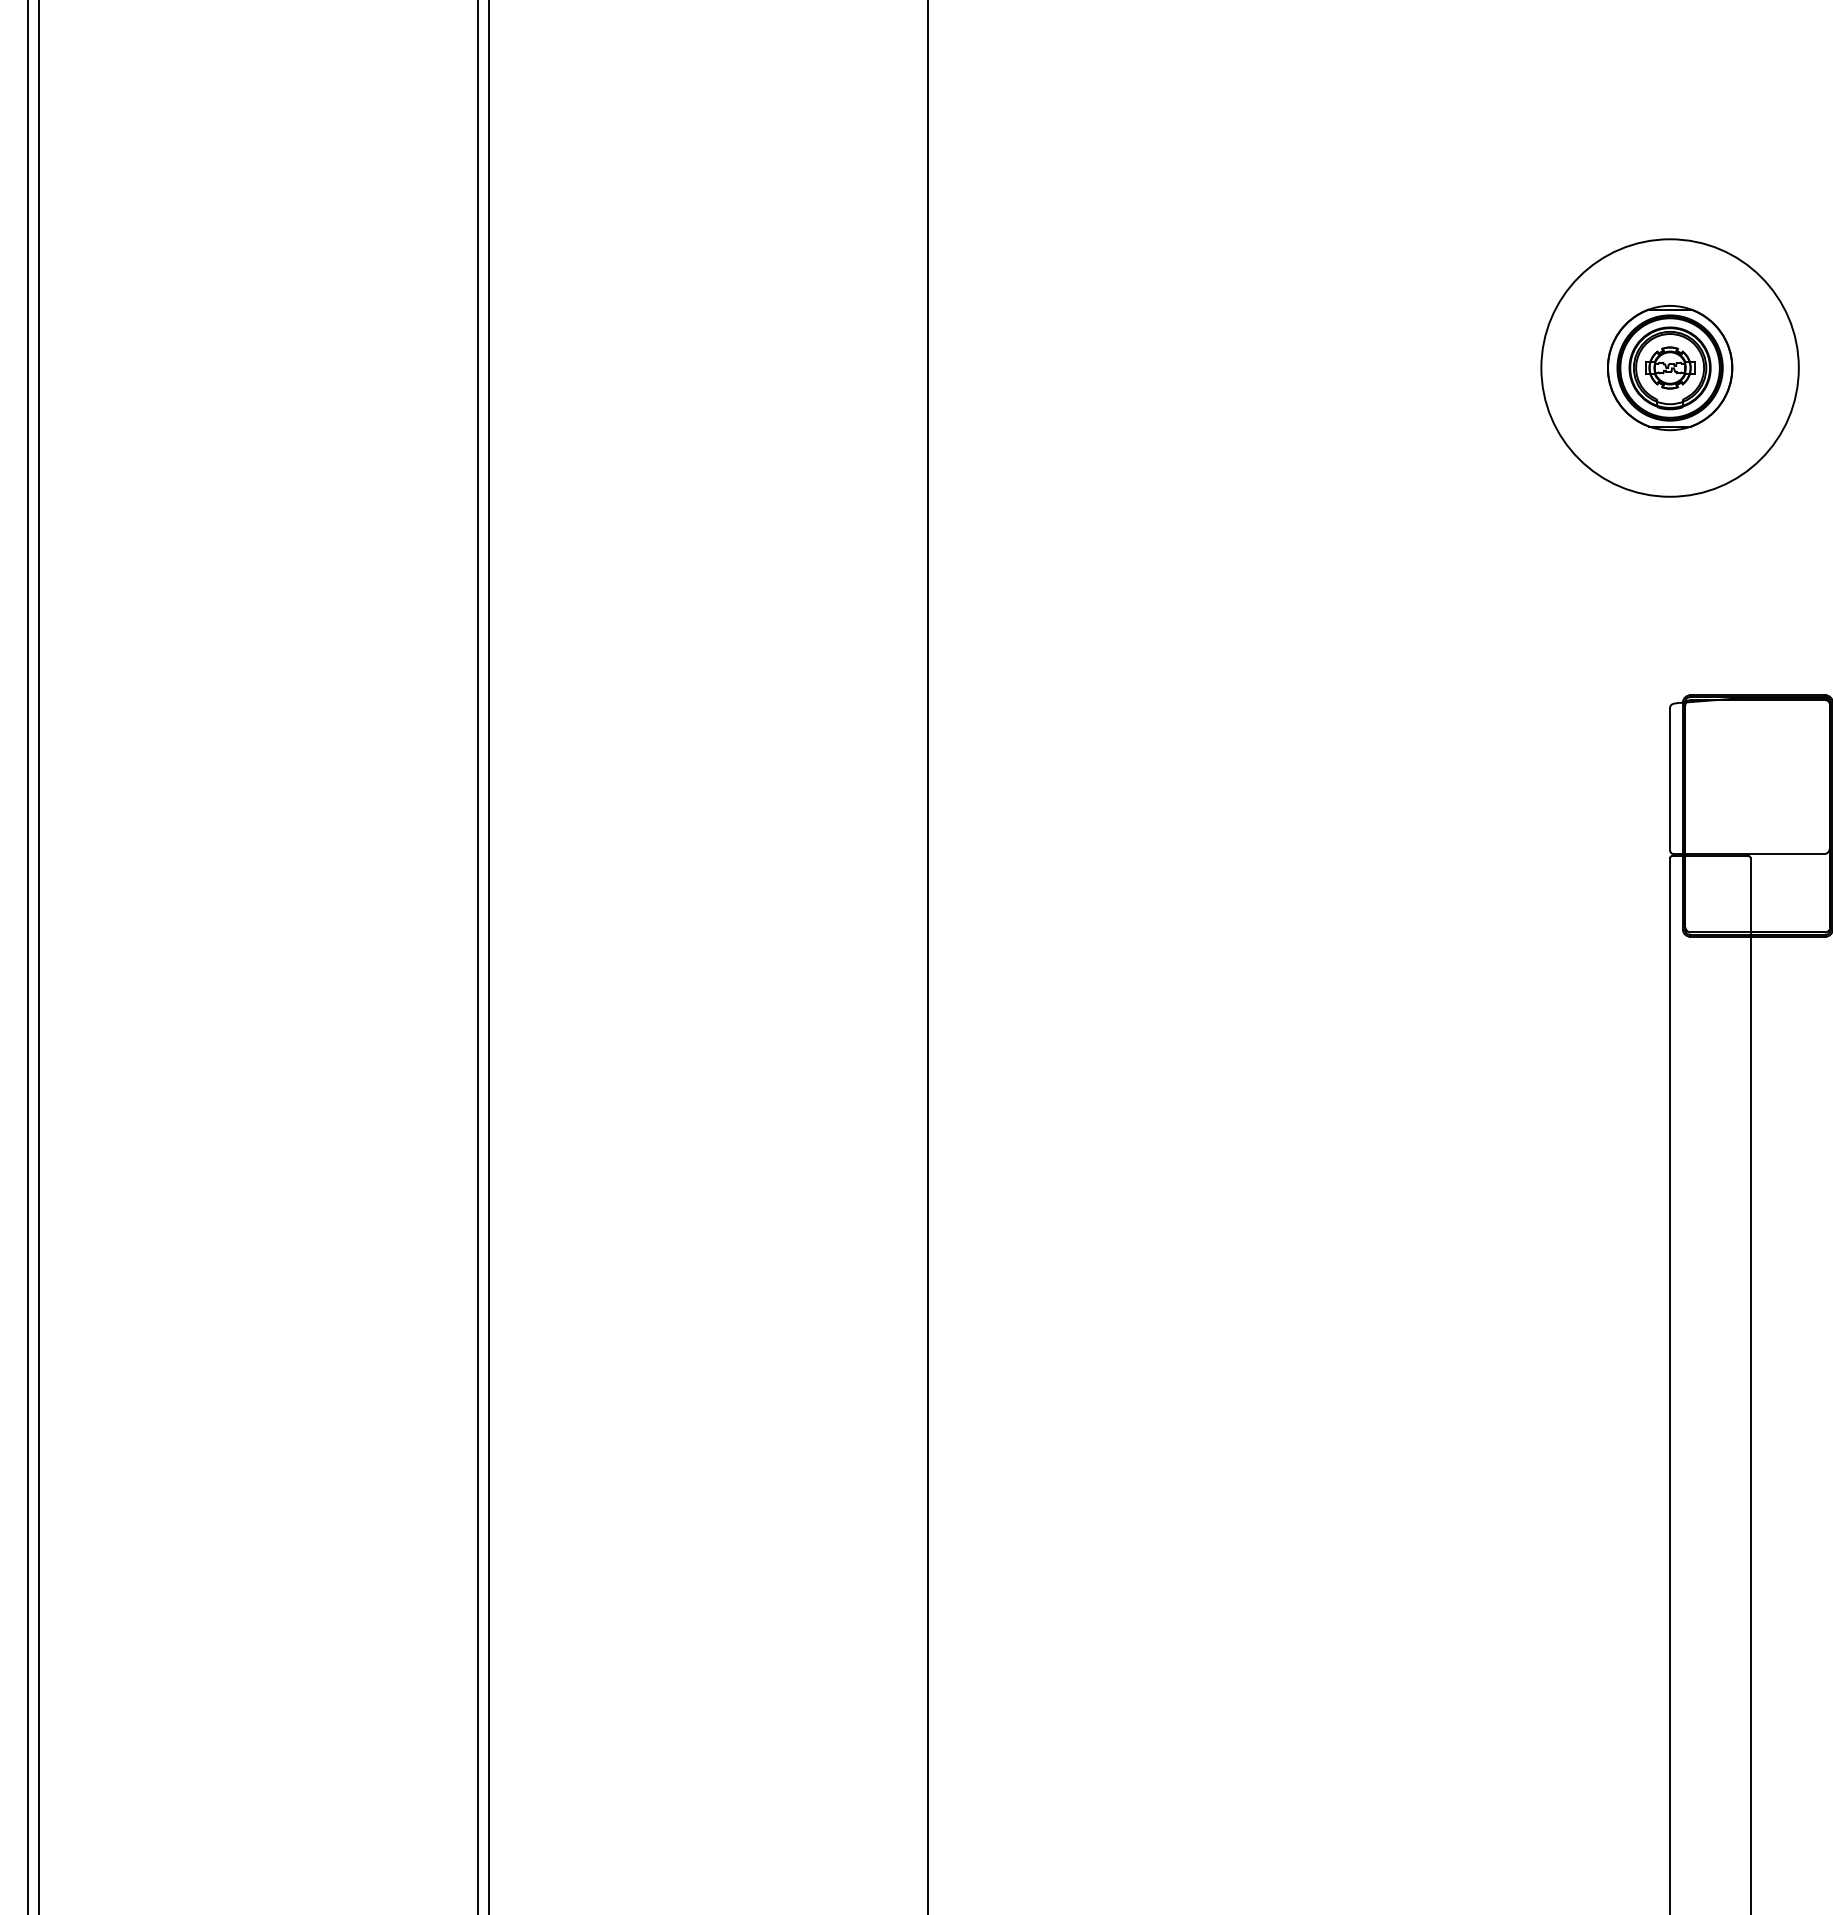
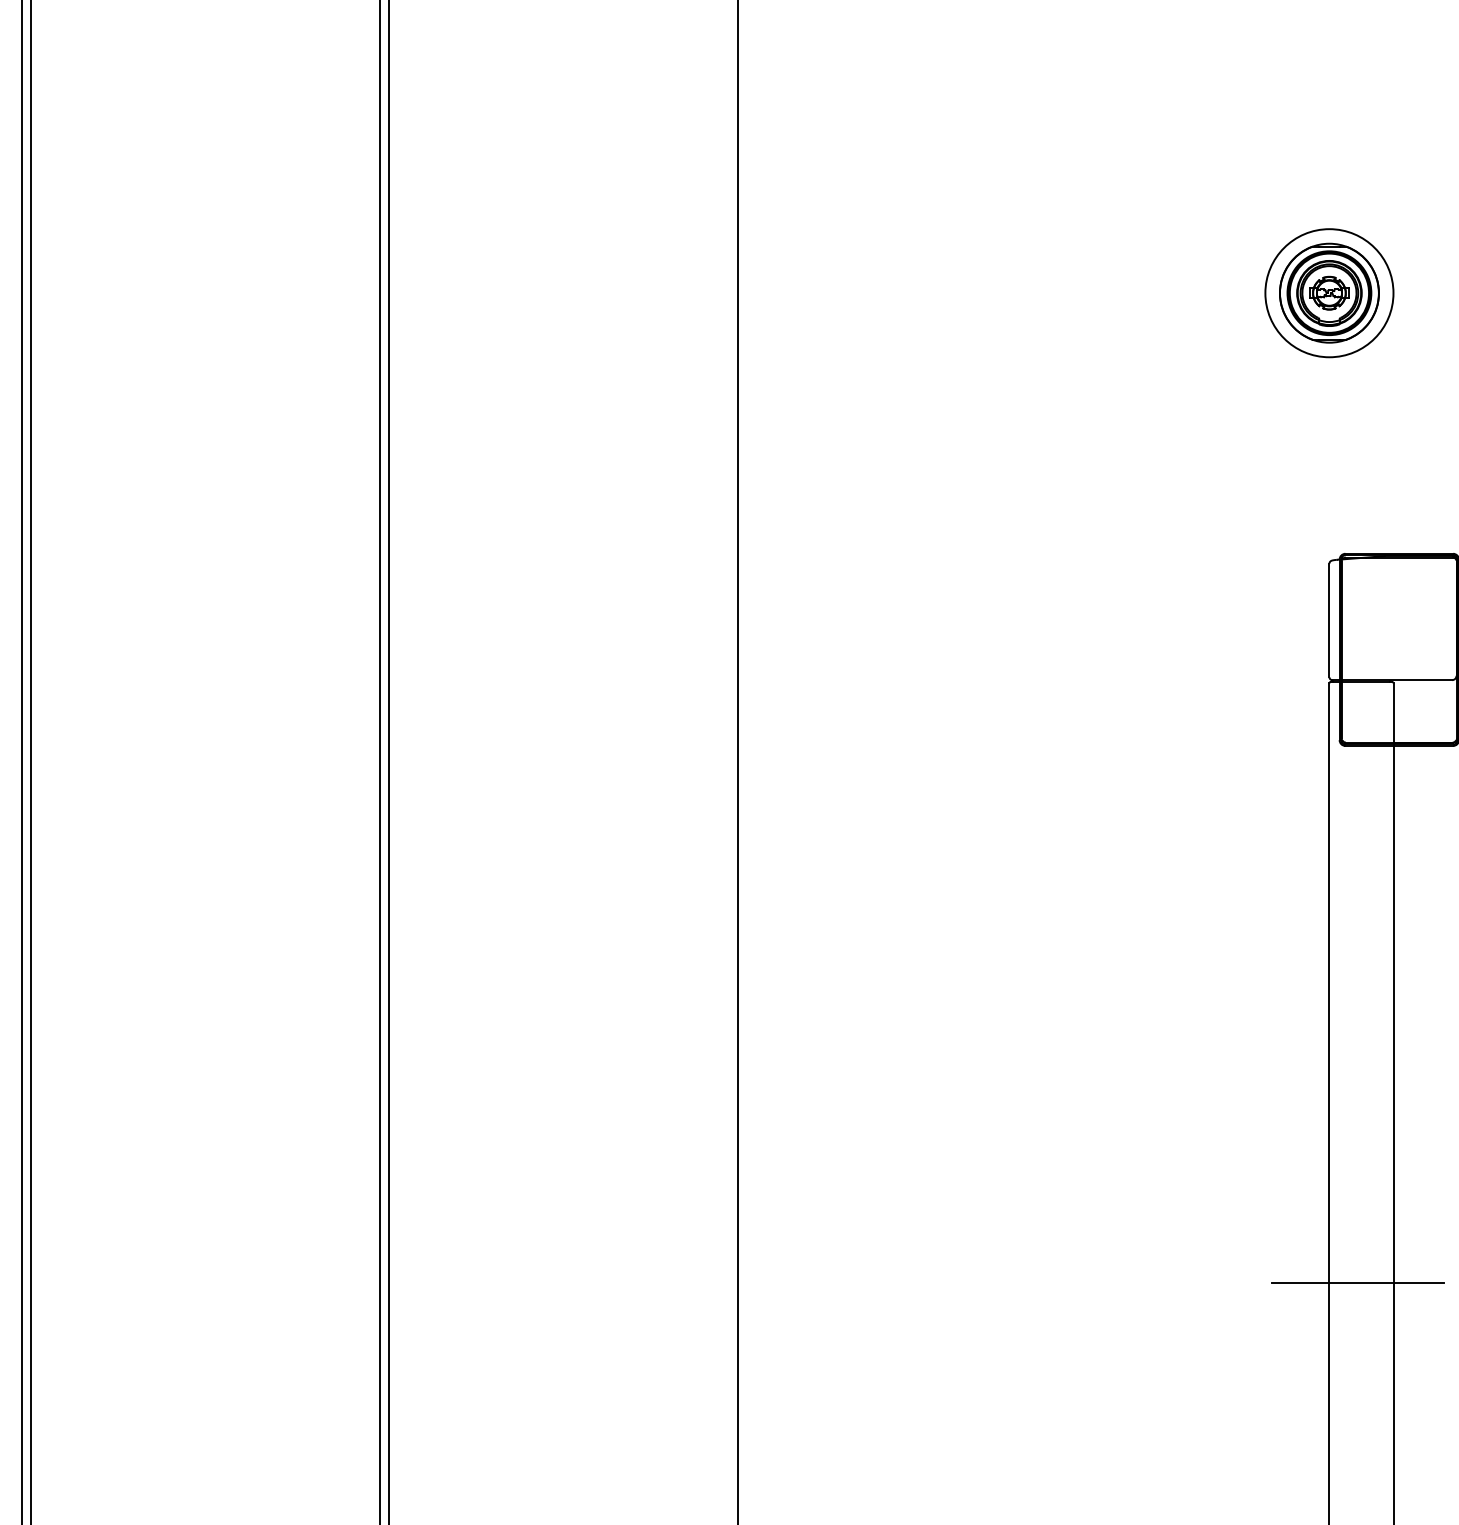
circle: (1669, 367) -> (1328, 292), size x0.62
line: (1706, 1611) -> (1358, 1283), added

